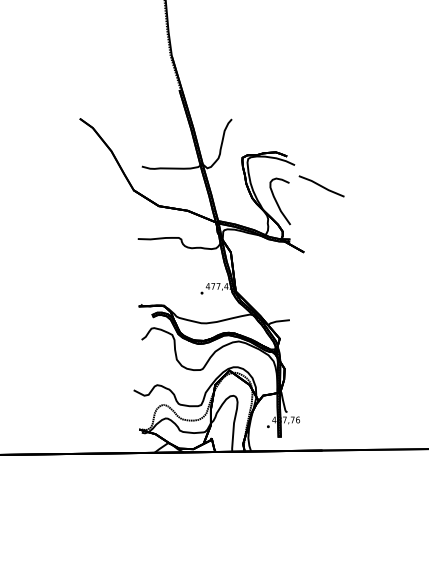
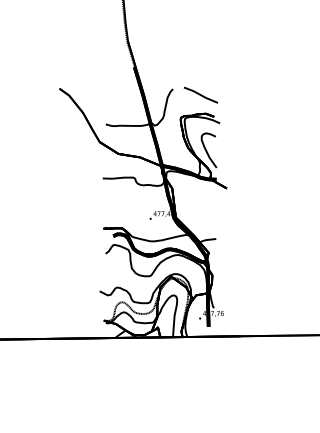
line: (321, 185) -> (200, 94), moved

